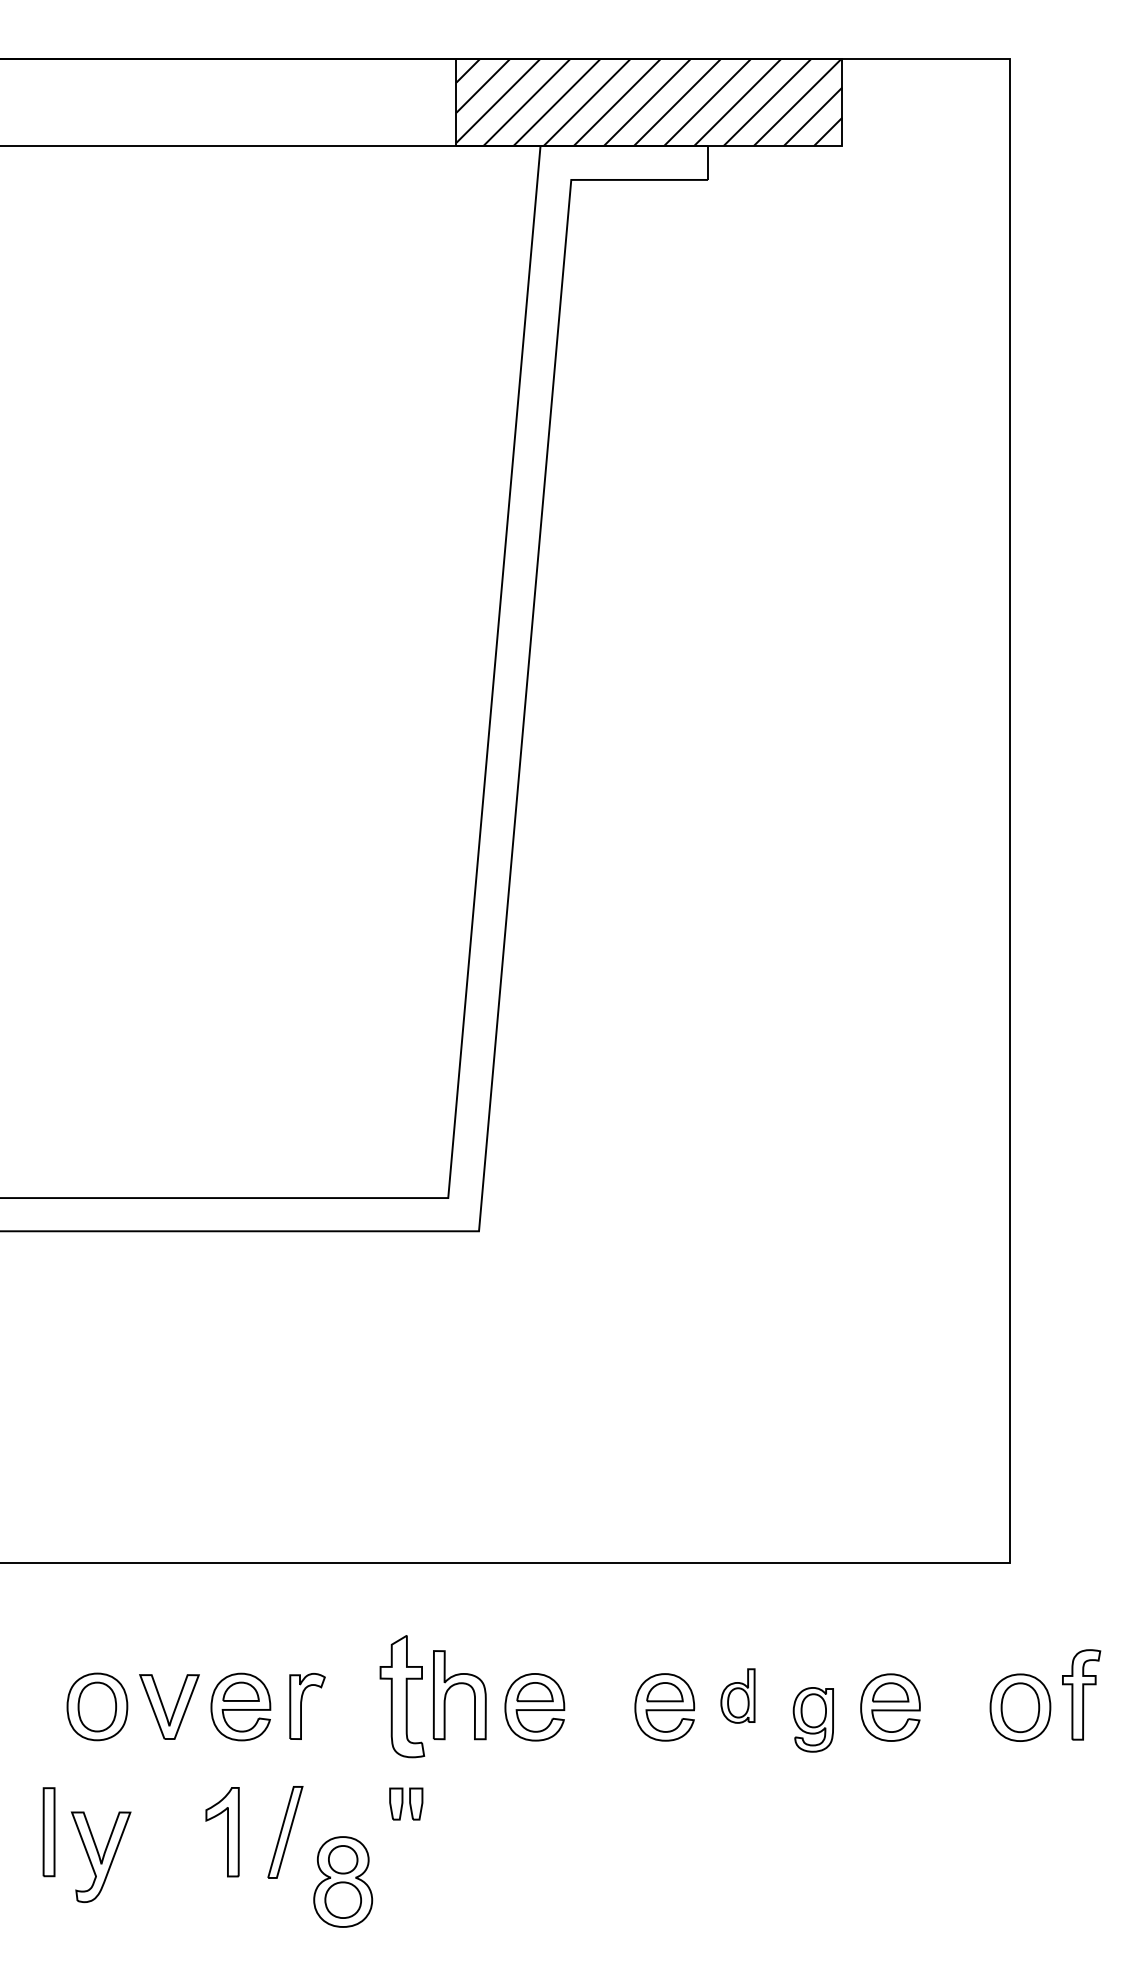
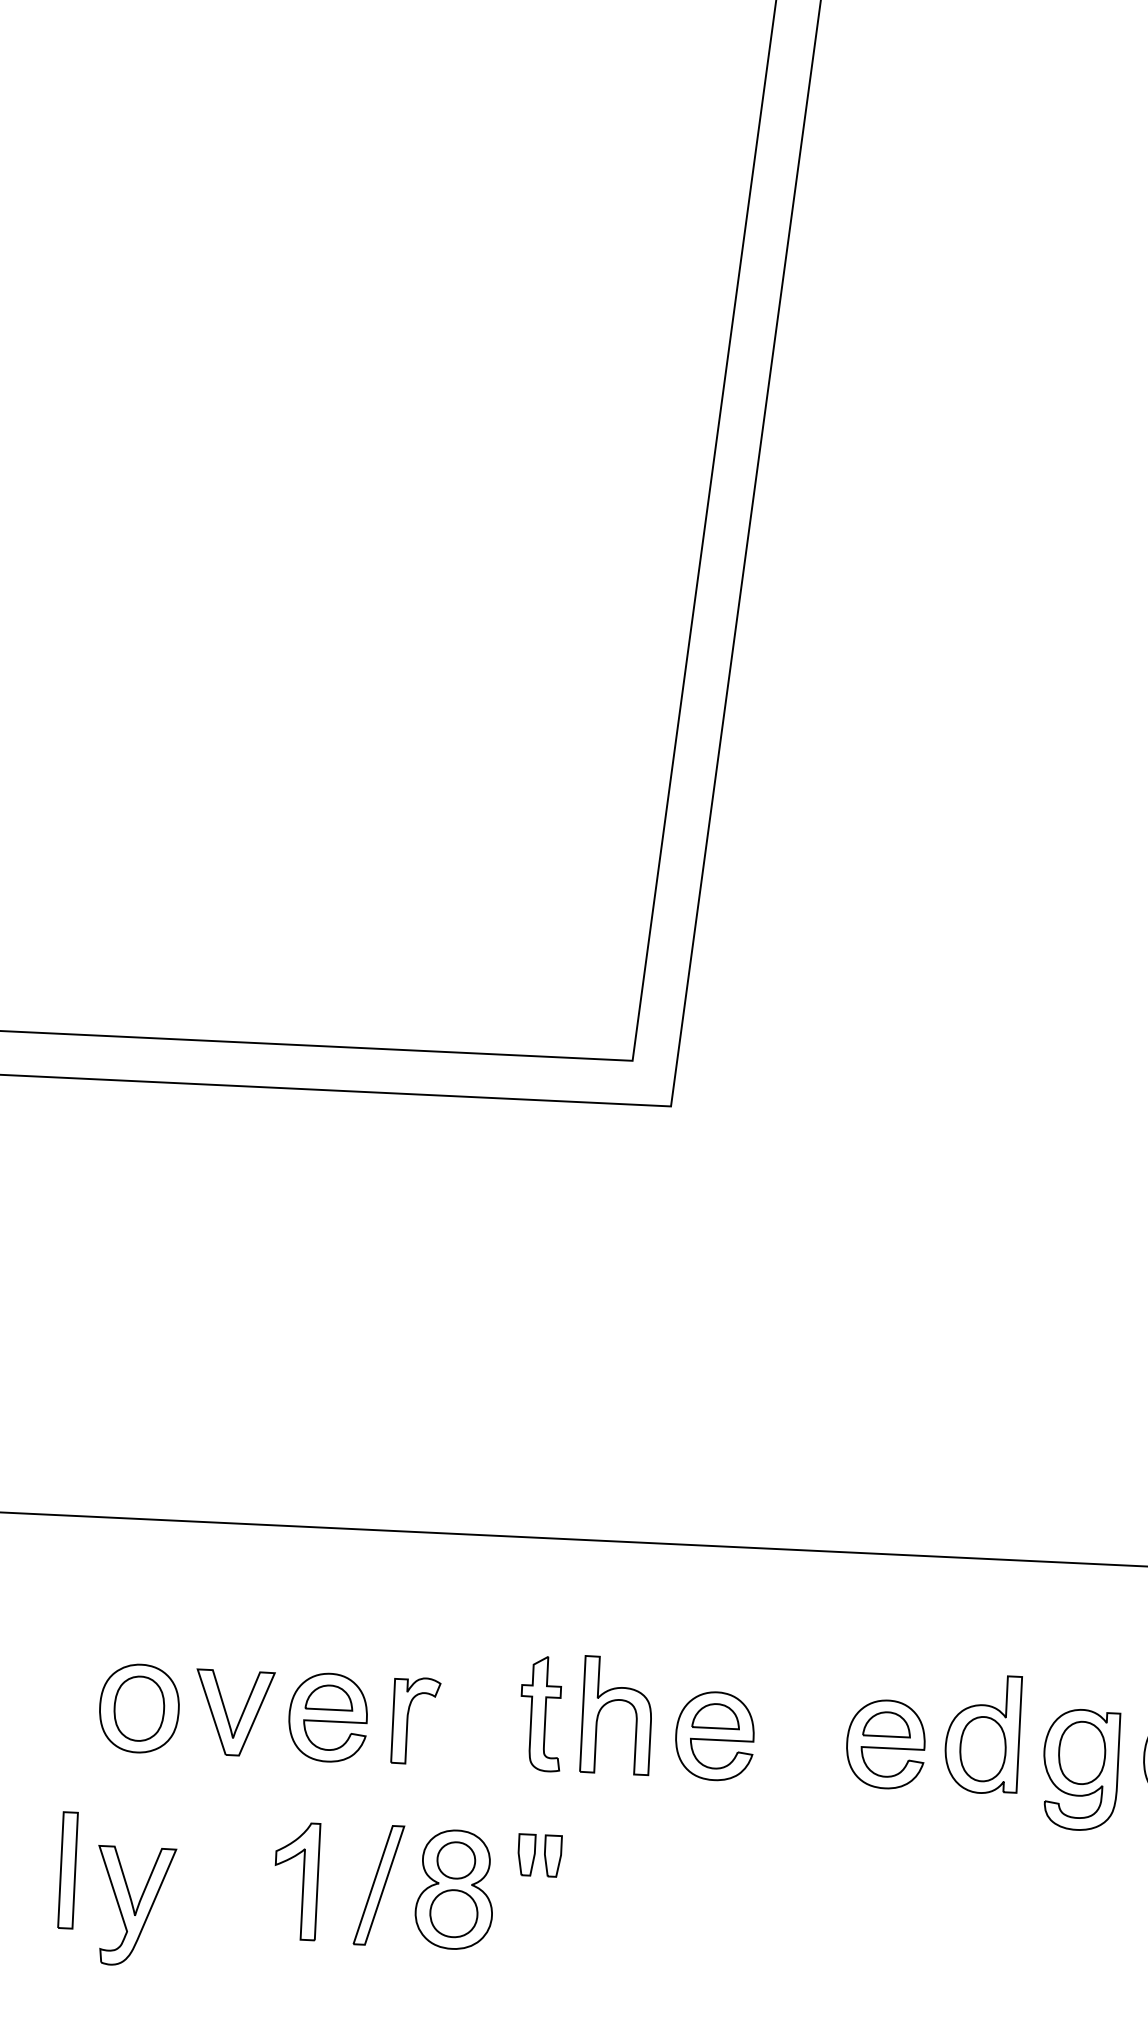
part: (737, 1695) -> (982, 1733), size x1.67
part: (402, 1696) -> (541, 1713), size x0.71
part: (813, 1719) -> (1080, 1769), size x1.43
part: (343, 1881) -> (455, 1889), moved

